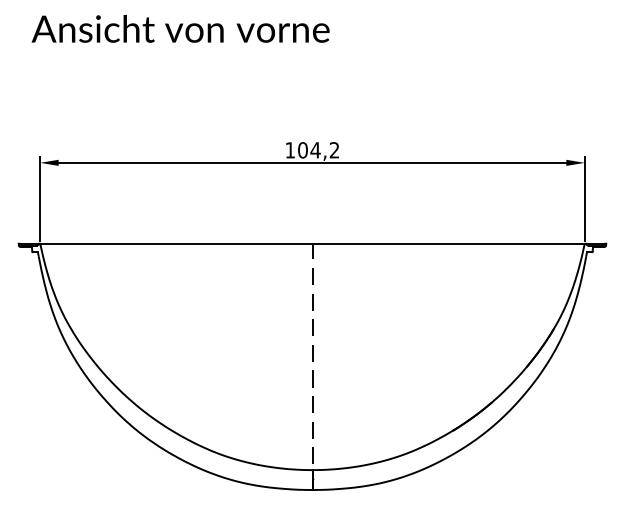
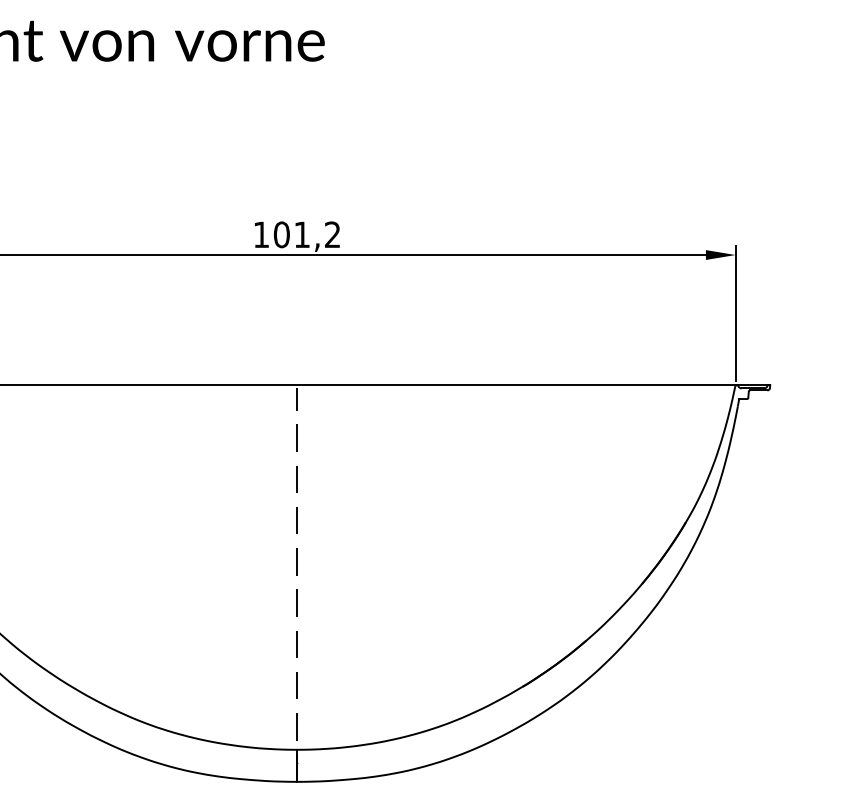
text: (315, 150) -> (302, 235), 104,2 -> 101,2

